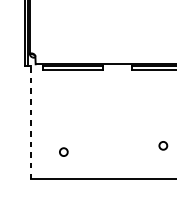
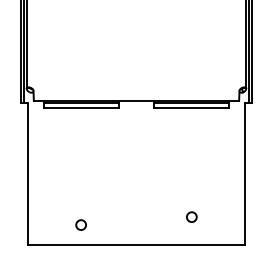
line: (30, 122) -> (27, 173), dashed -> solid
circle: (163, 145) -> (191, 216), moved
circle: (63, 151) -> (80, 224), moved

